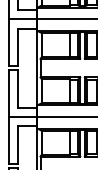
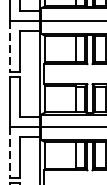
line: (9, 43) -> (10, 47), solid -> dashed
line: (9, 140) -> (10, 152), solid -> dashed

